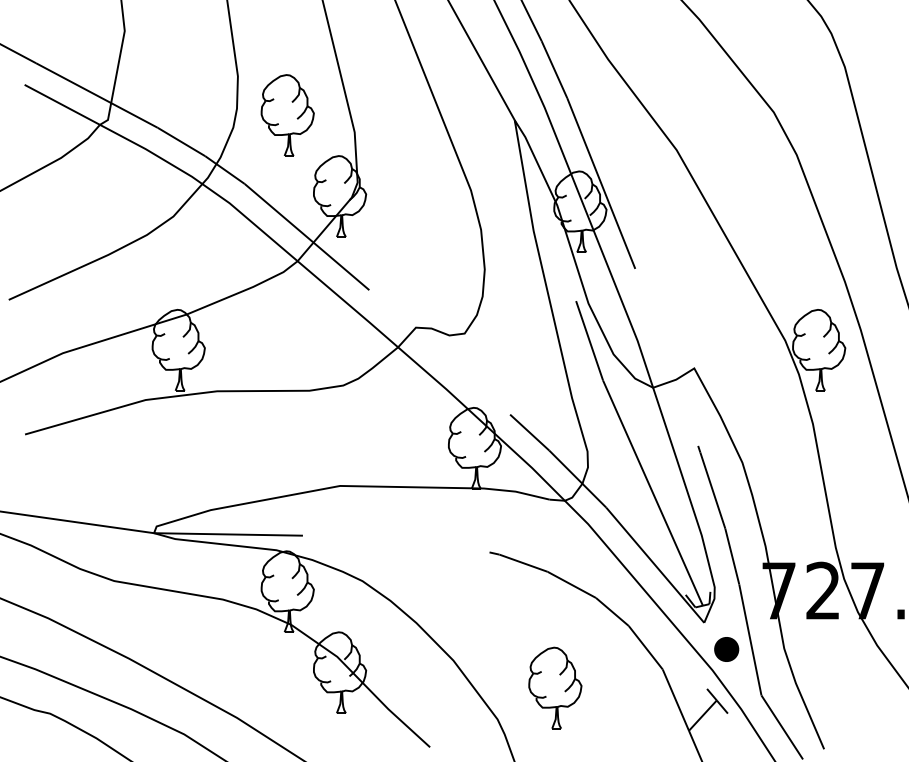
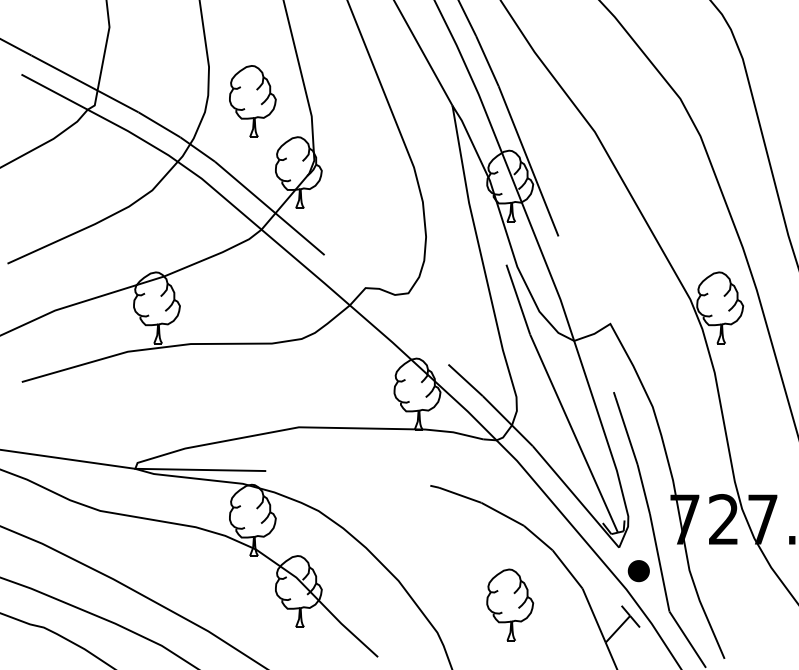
part: (555, 687) -> (510, 604), moved

